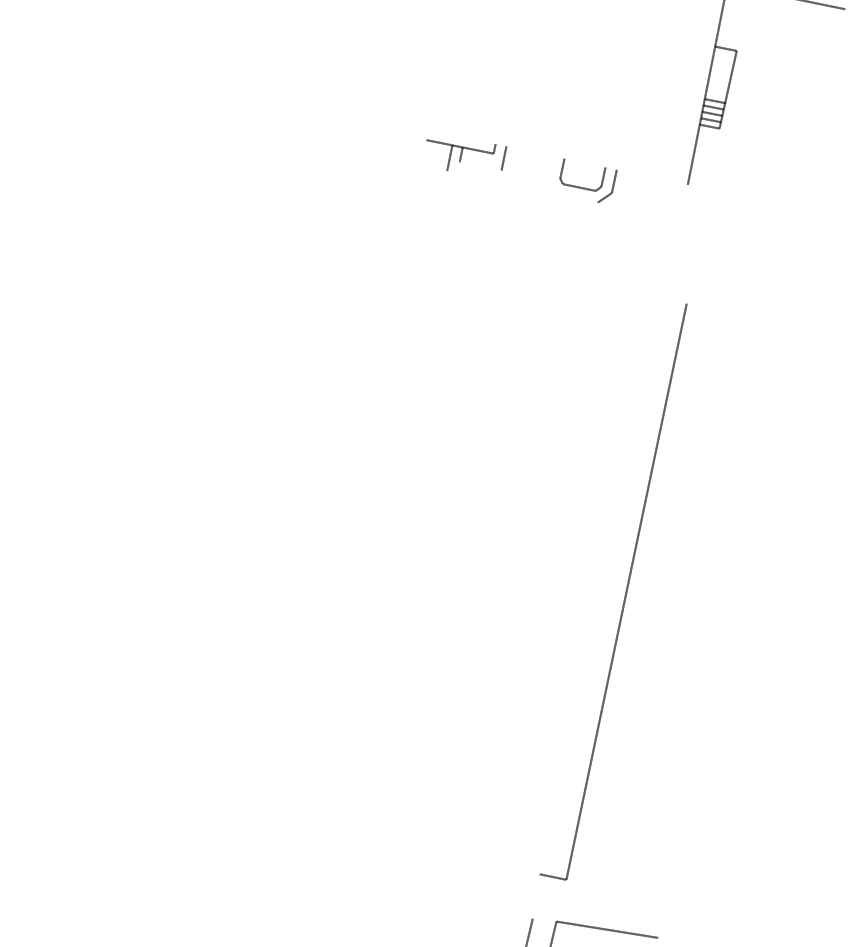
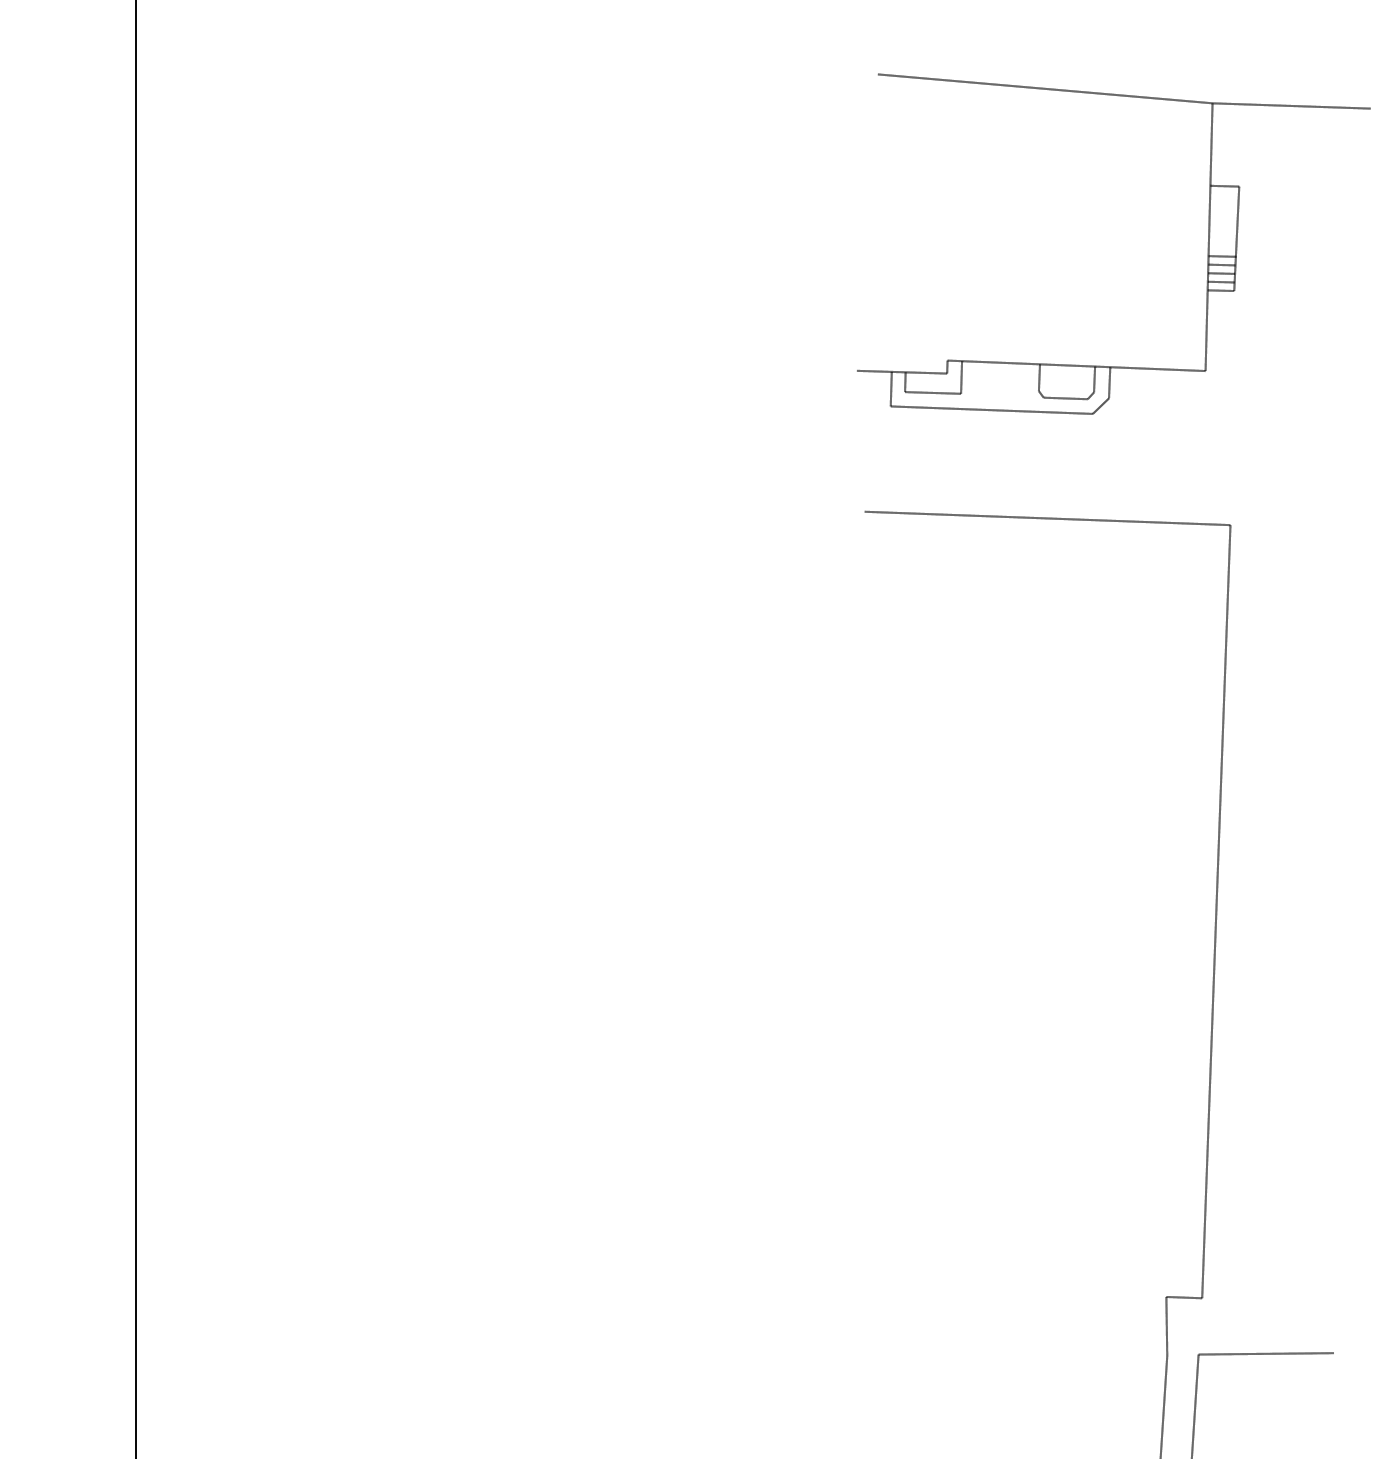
line: (591, 164) -> (1076, 365), added
line: (481, 166) -> (933, 392), added
line: (522, 186) -> (991, 409), added
line: (550, 275) -> (1047, 518), added
line: (536, 896) -> (1166, 1326), added

